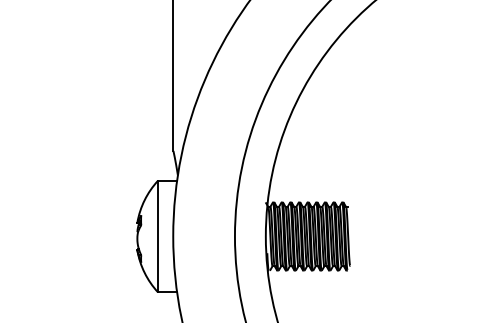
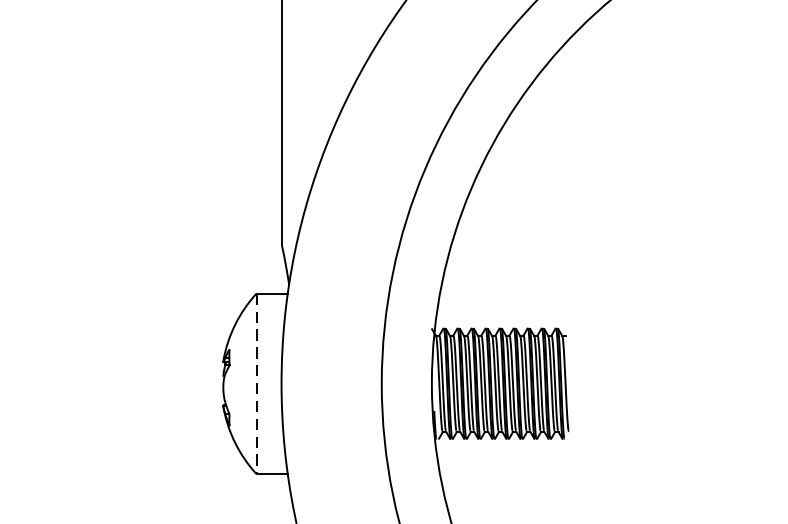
line: (157, 236) -> (255, 383), solid -> dashed

